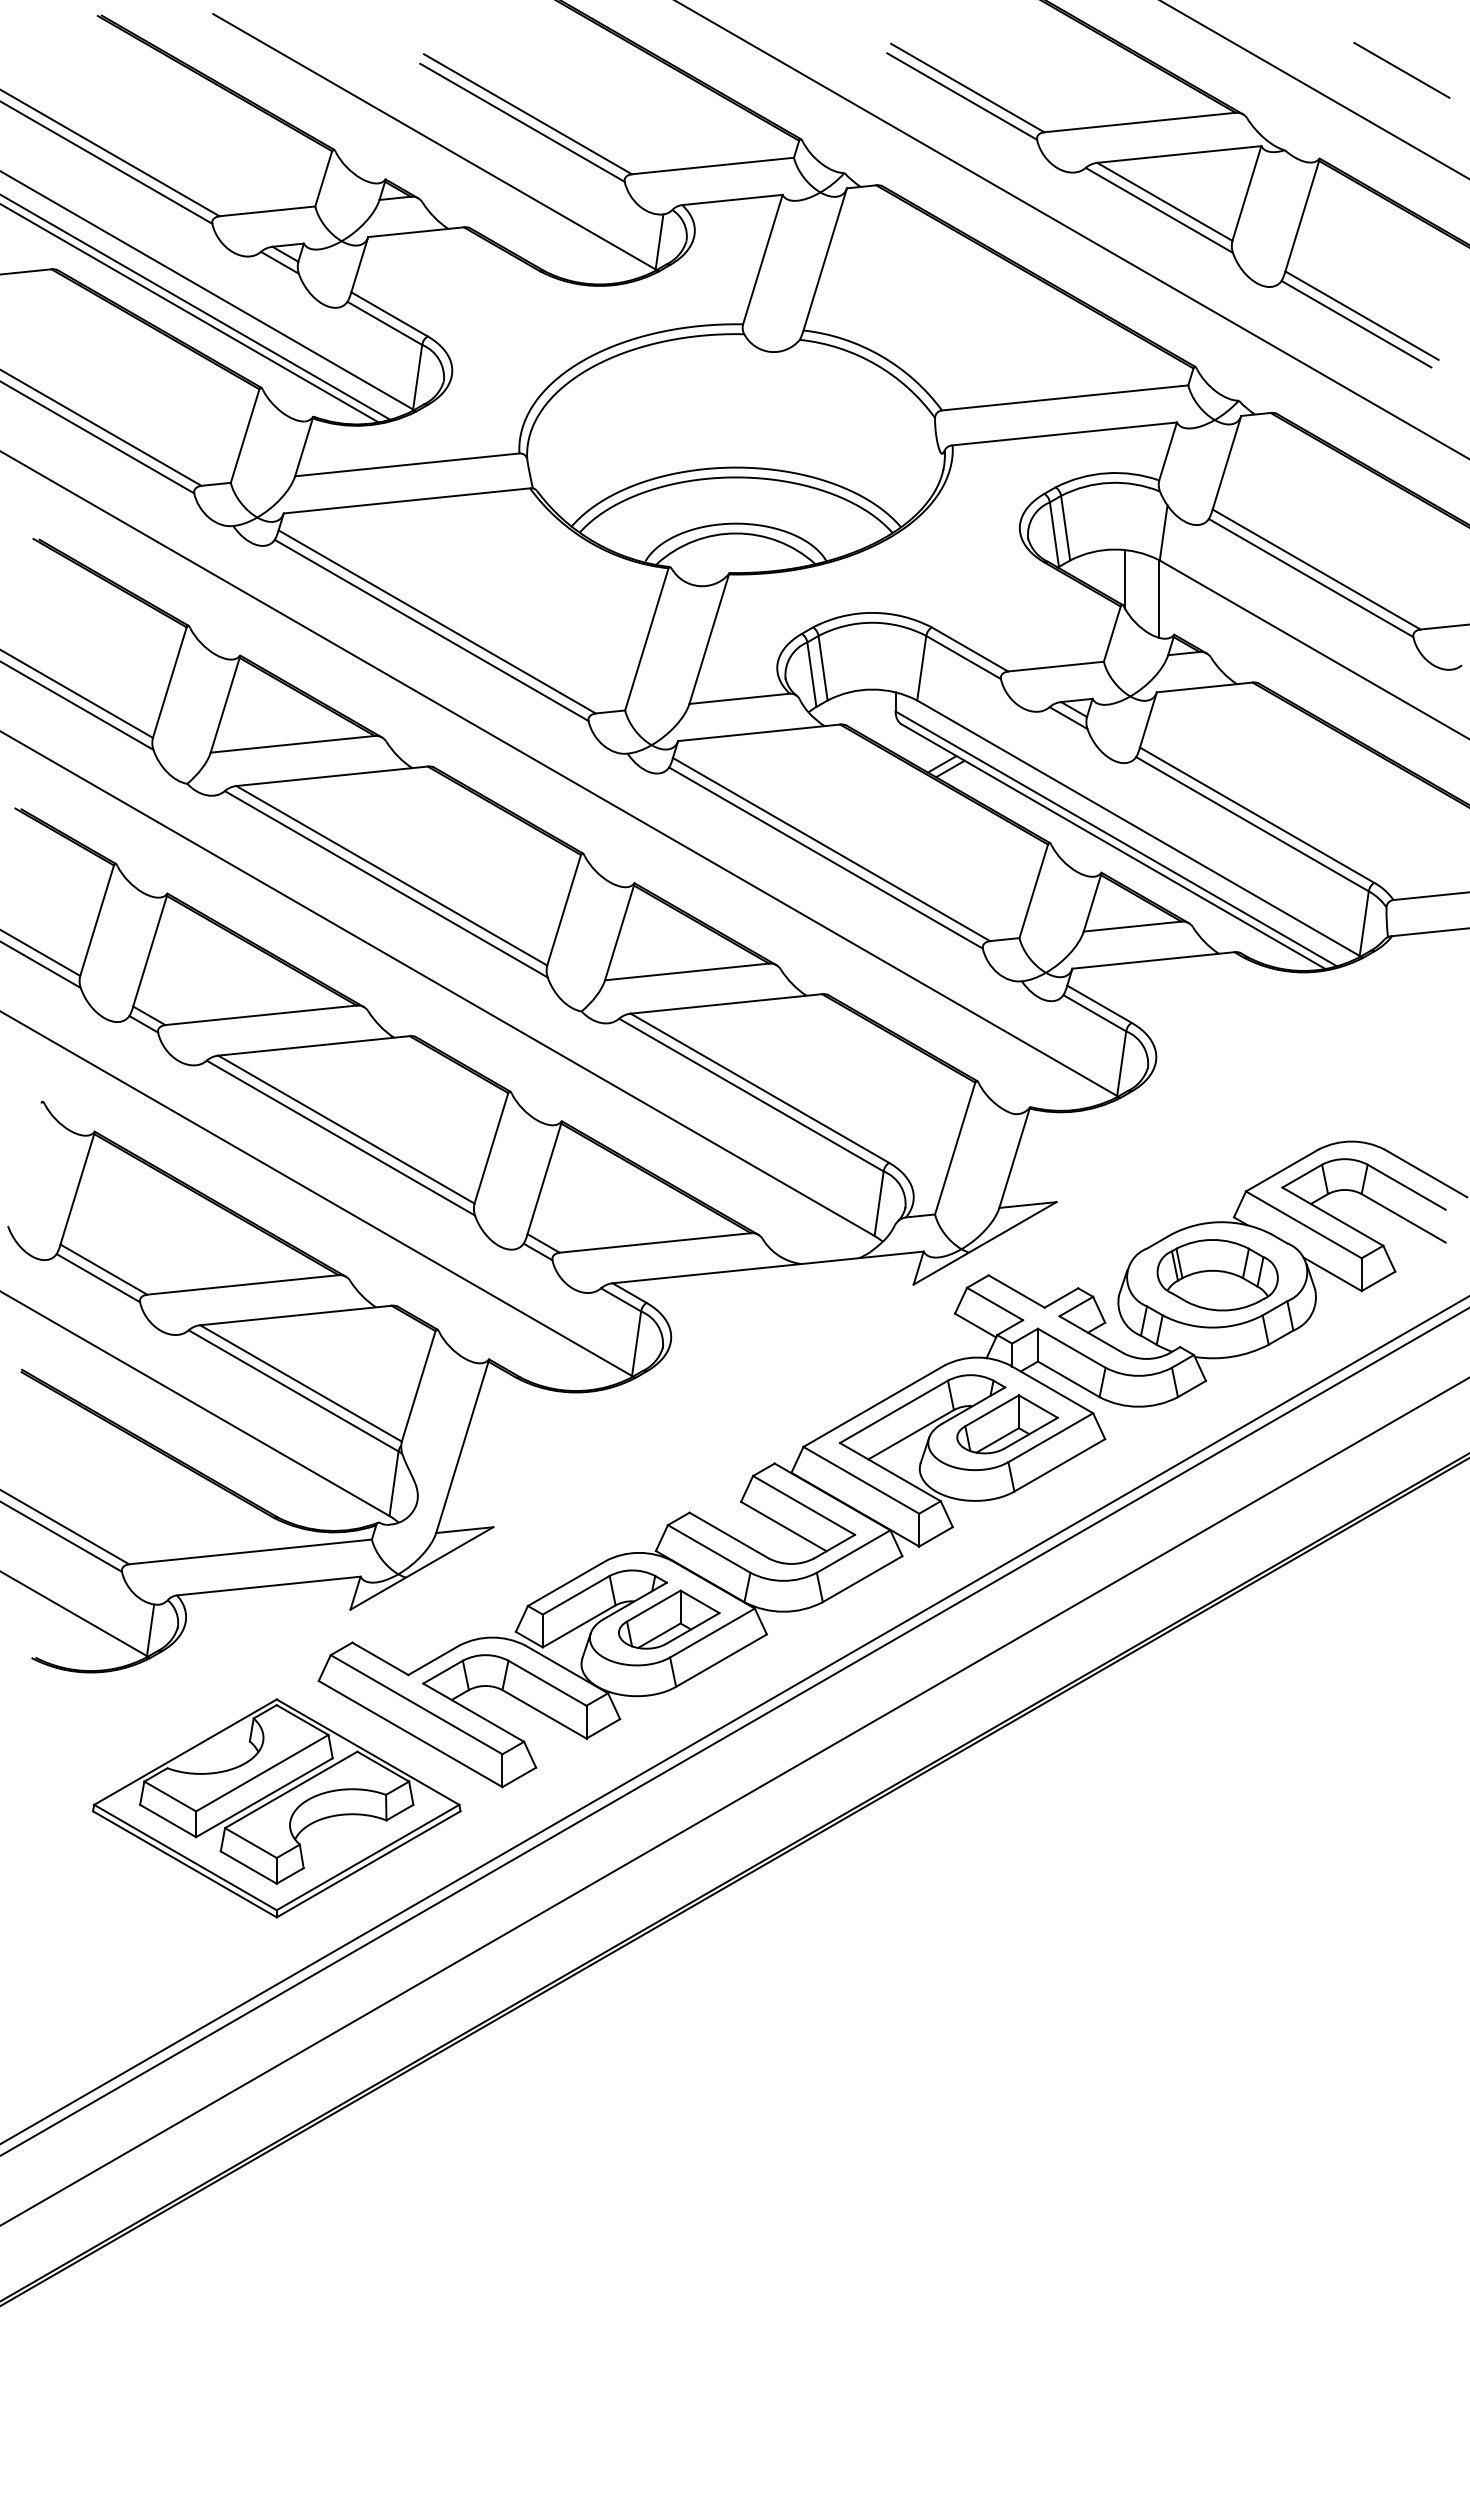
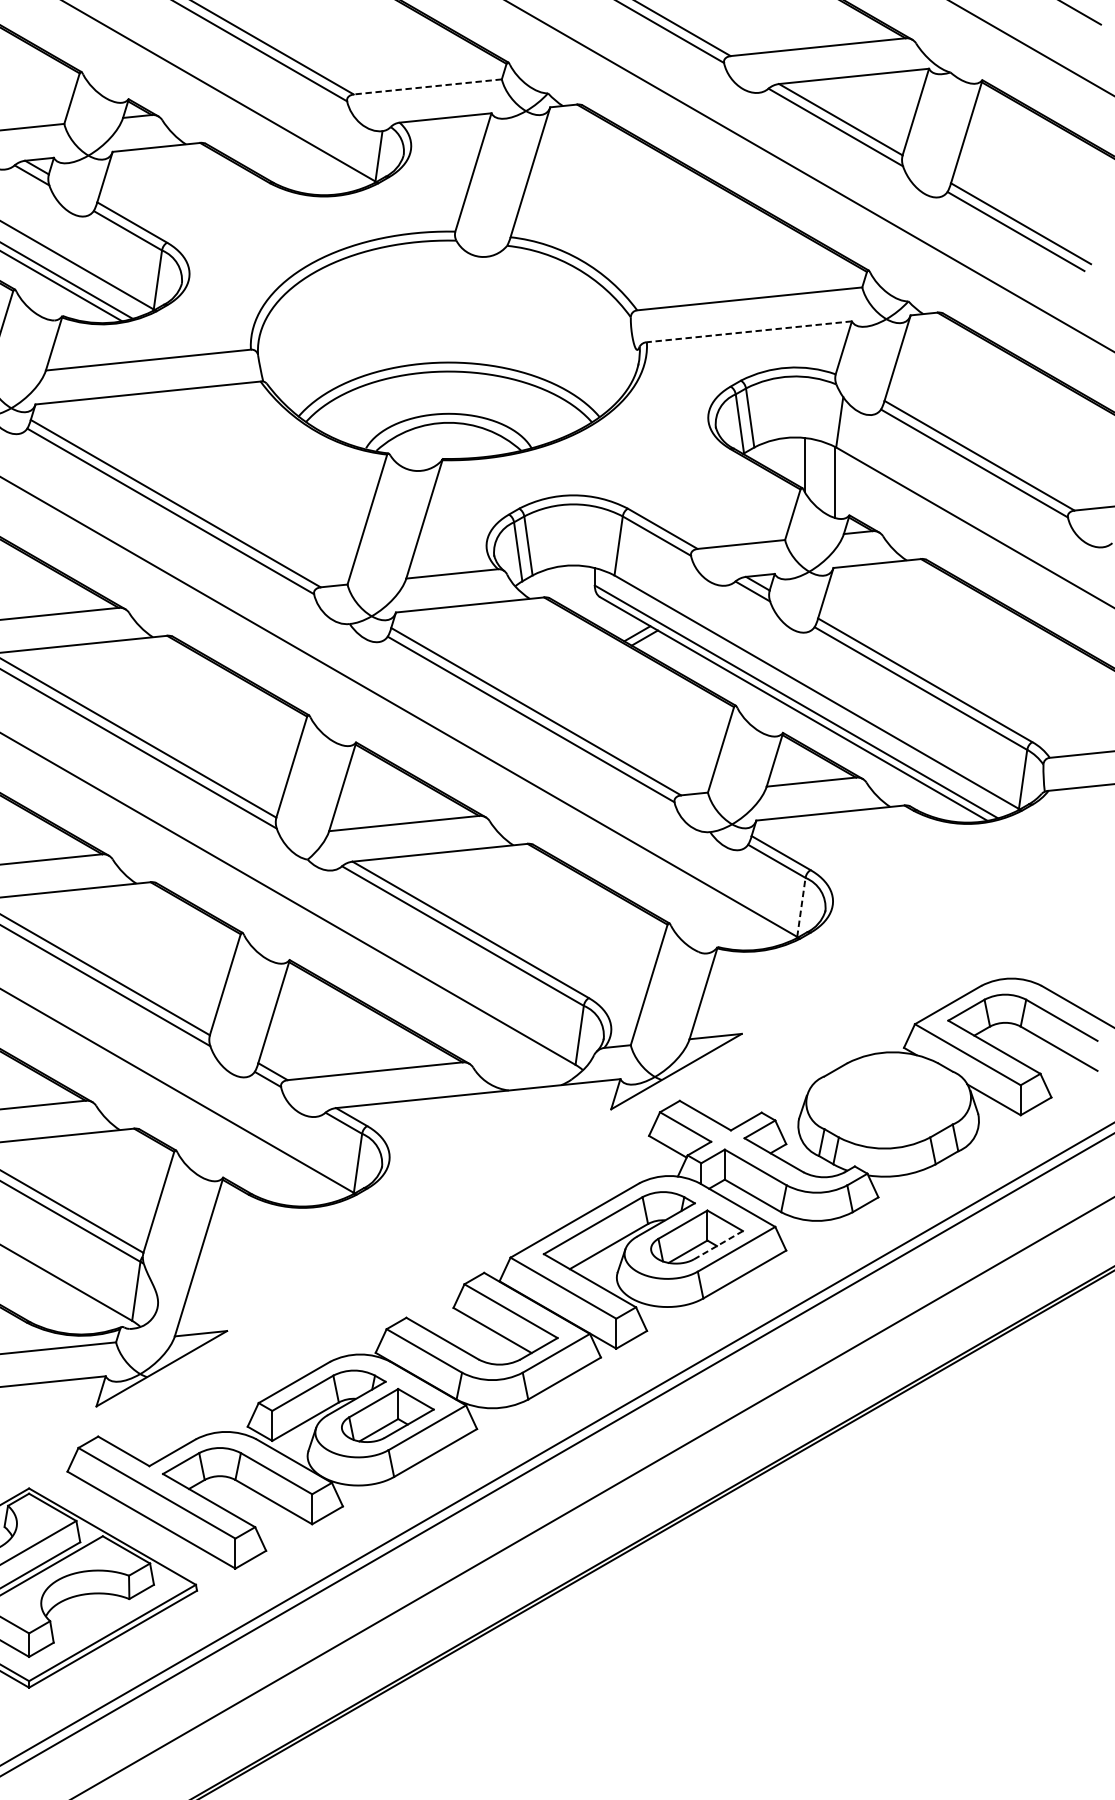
line: (712, 166) -> (427, 87), solid -> dashed
line: (1064, 433) -> (749, 331), solid -> dashed
line: (1121, 1063) -> (801, 907), solid -> dashed
part: (1217, 1275) -> (888, 1100), removed
line: (1031, 1433) -> (718, 1245), solid -> dashed

